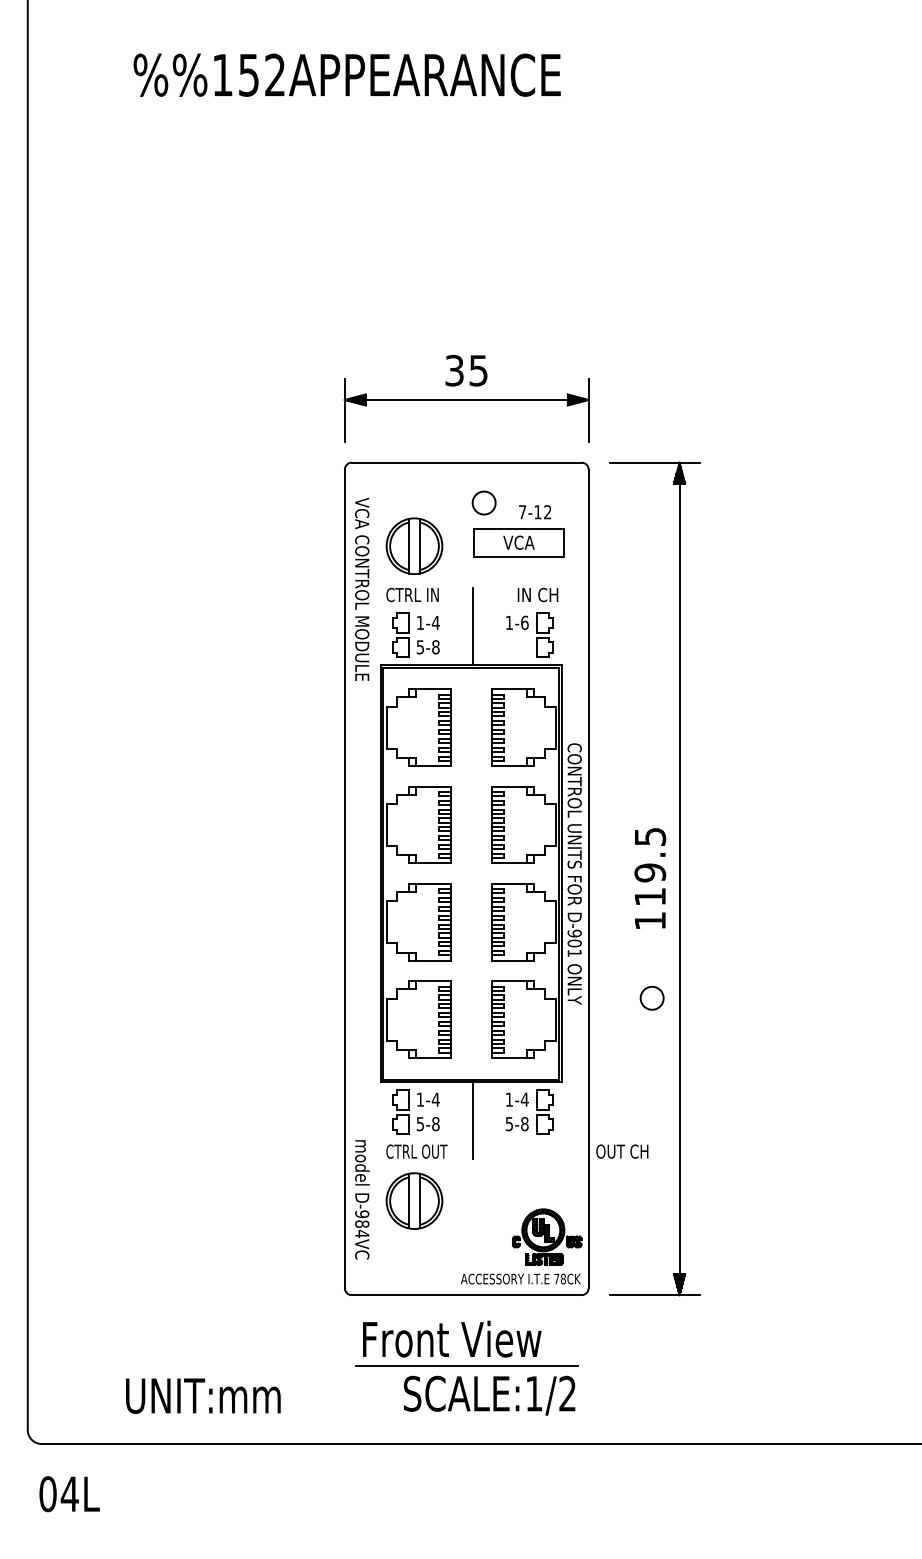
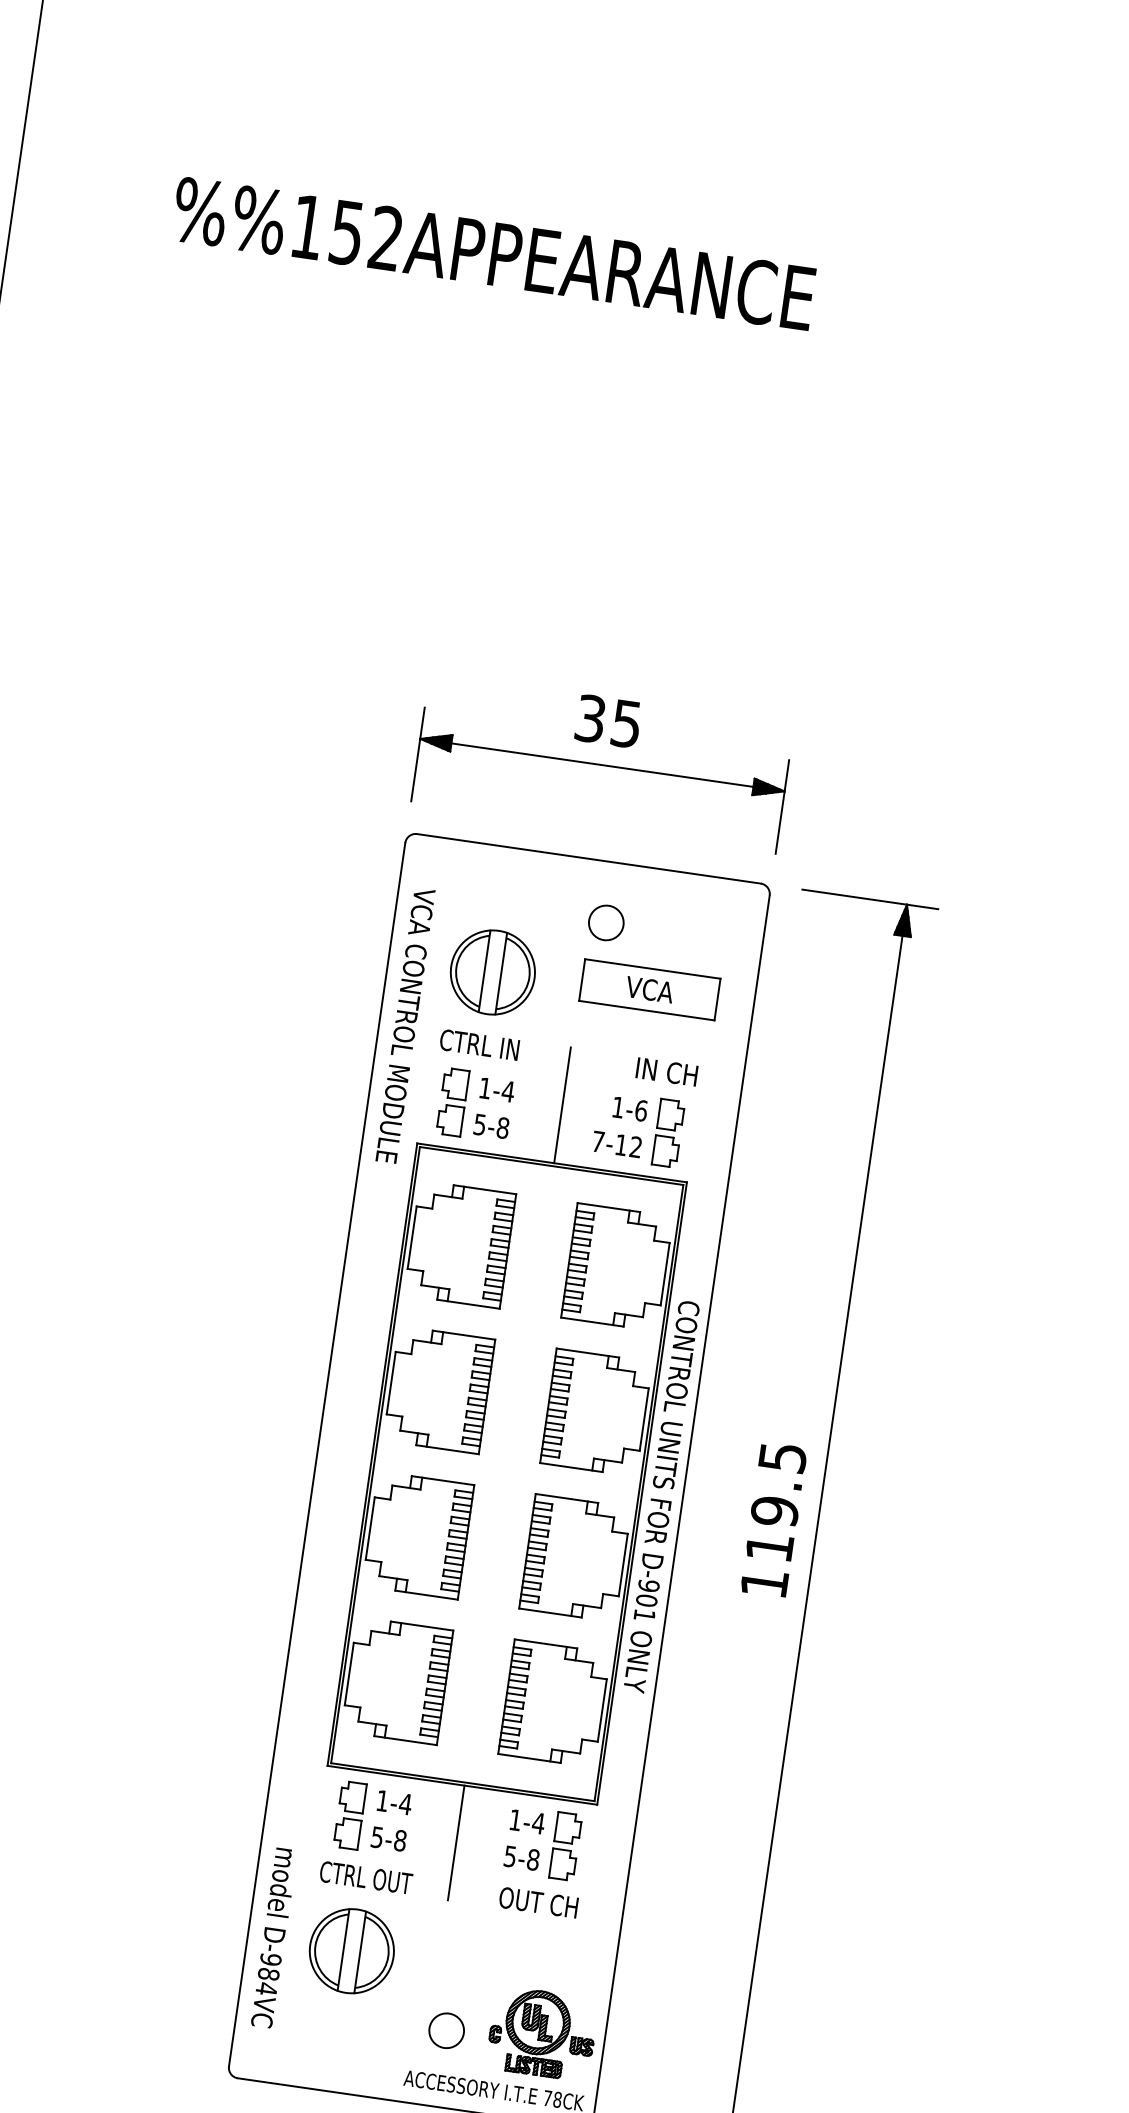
text: (535, 512) -> (617, 1144), moved
circle: (651, 997) -> (445, 2029), moved
text: (622, 1151) -> (538, 1902), moved

